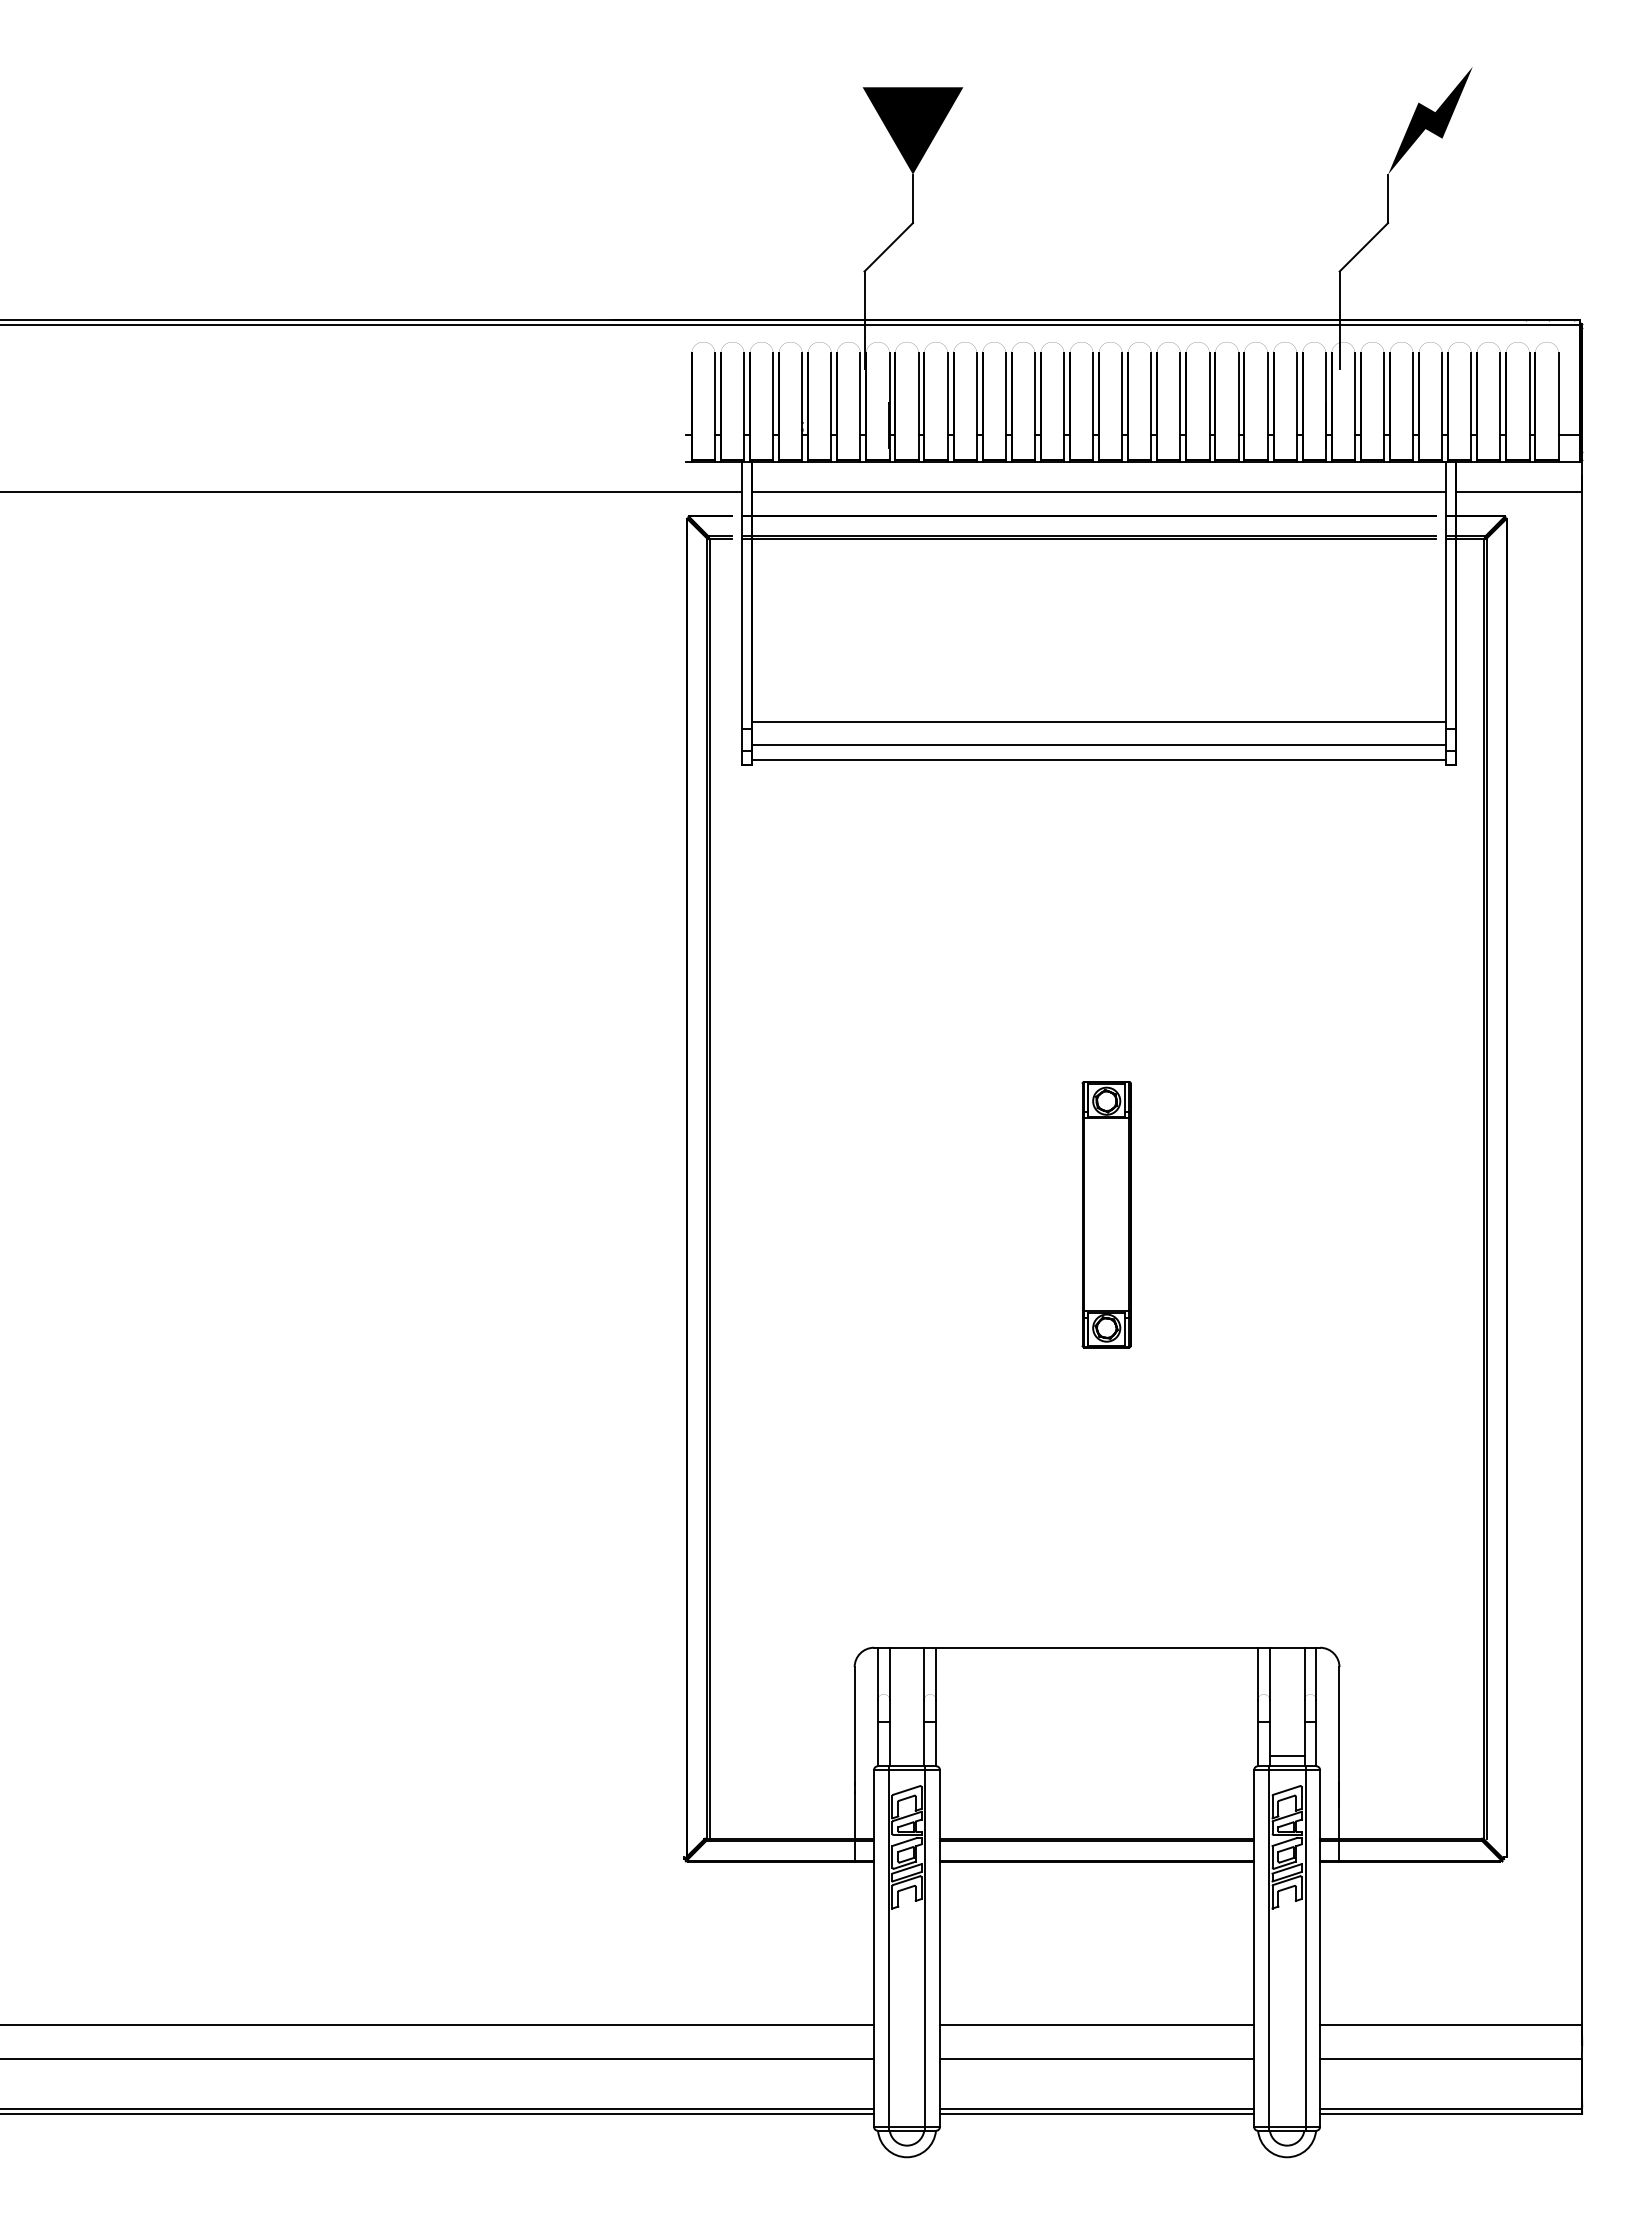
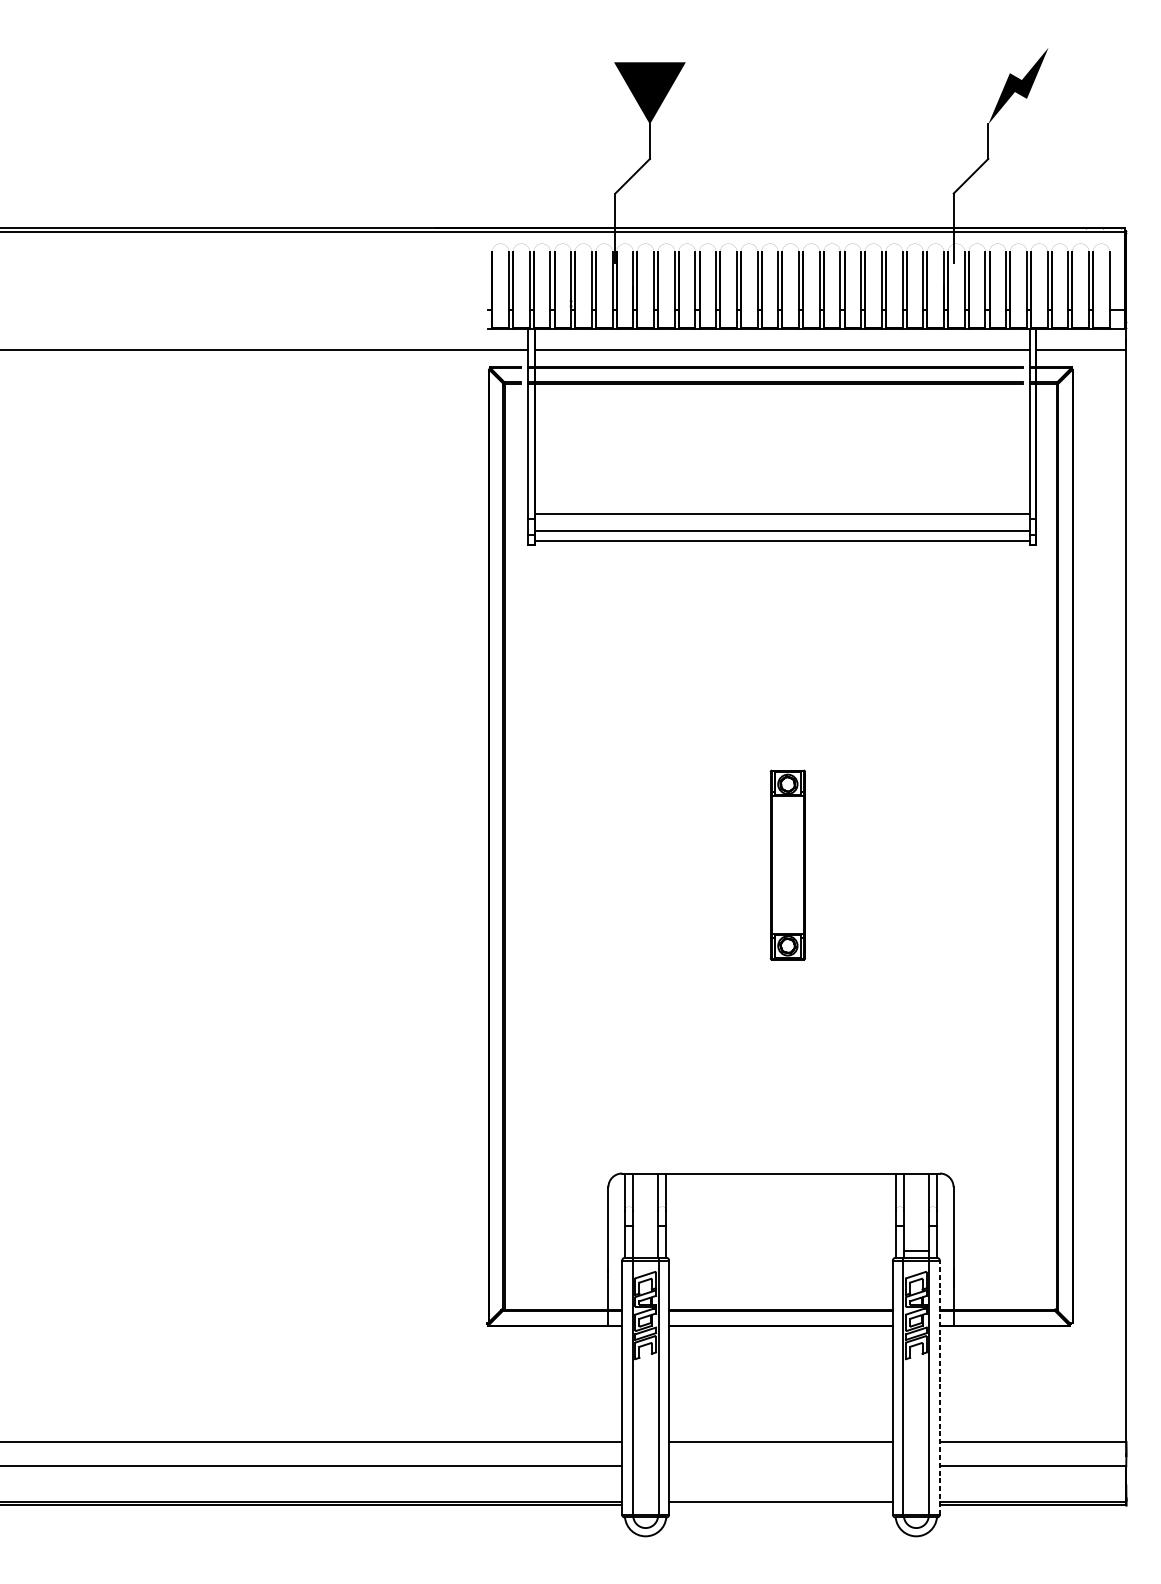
line: (1320, 1948) -> (940, 1387), solid -> dashed
line: (1096, 2059) -> (780, 1466), removed
line: (1096, 2113) -> (780, 1505), removed

